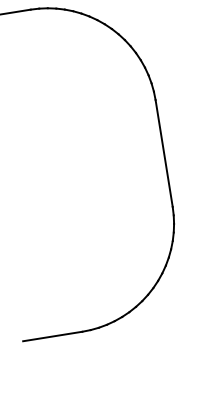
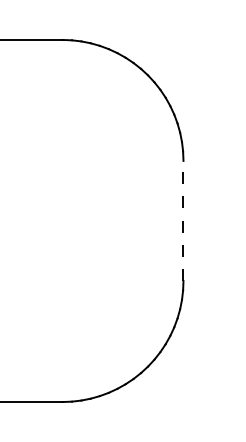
line: (164, 153) -> (183, 220), solid -> dashed

